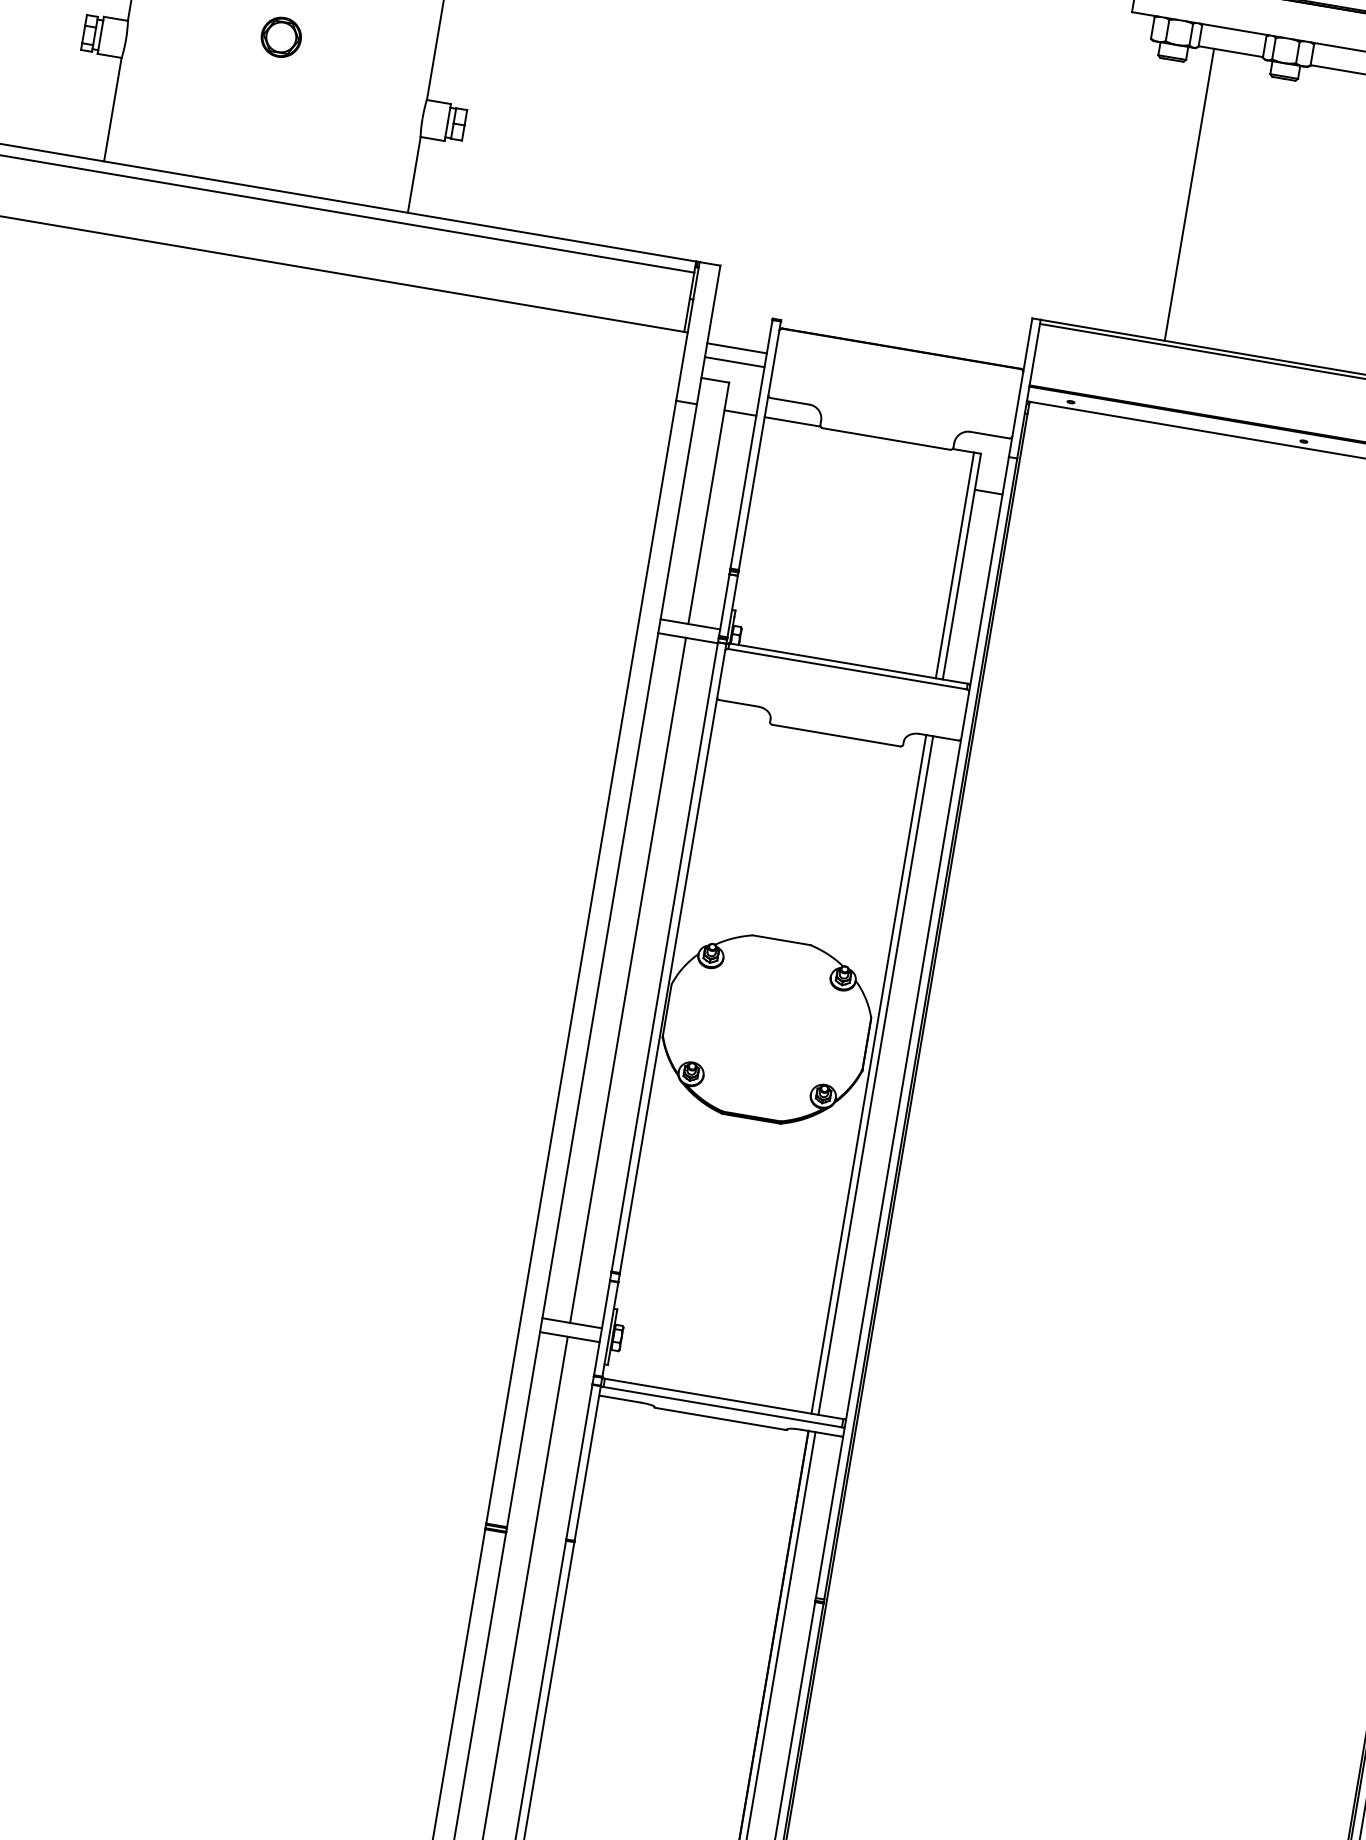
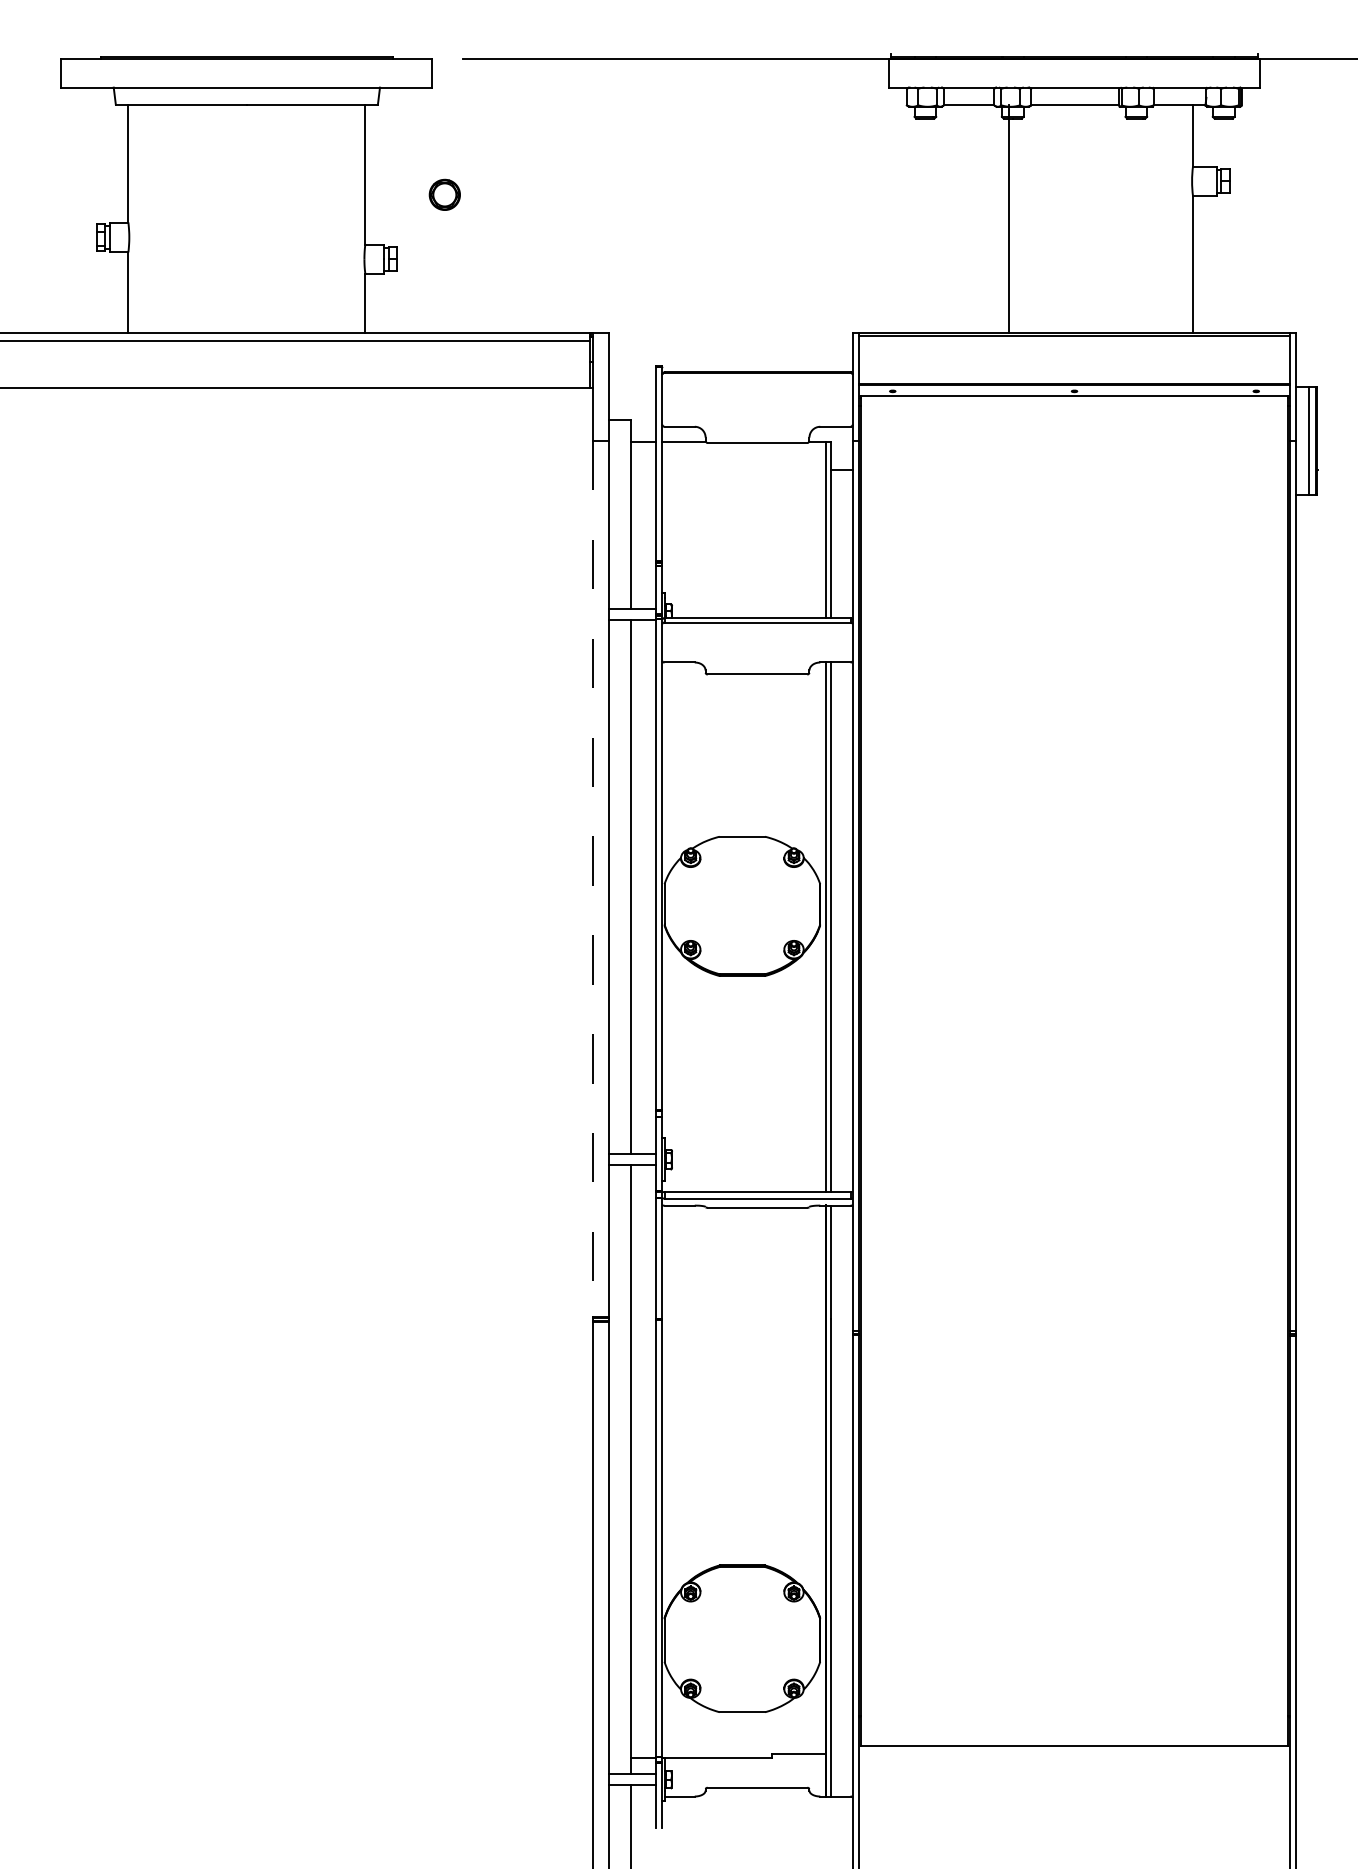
part: (280, 36) -> (444, 194), moved
line: (1190, 194) -> (1009, 218), moved
line: (736, 348) -> (632, 393), removed
line: (734, 362) -> (632, 404), removed
line: (581, 962) -> (593, 879), solid -> dashed

